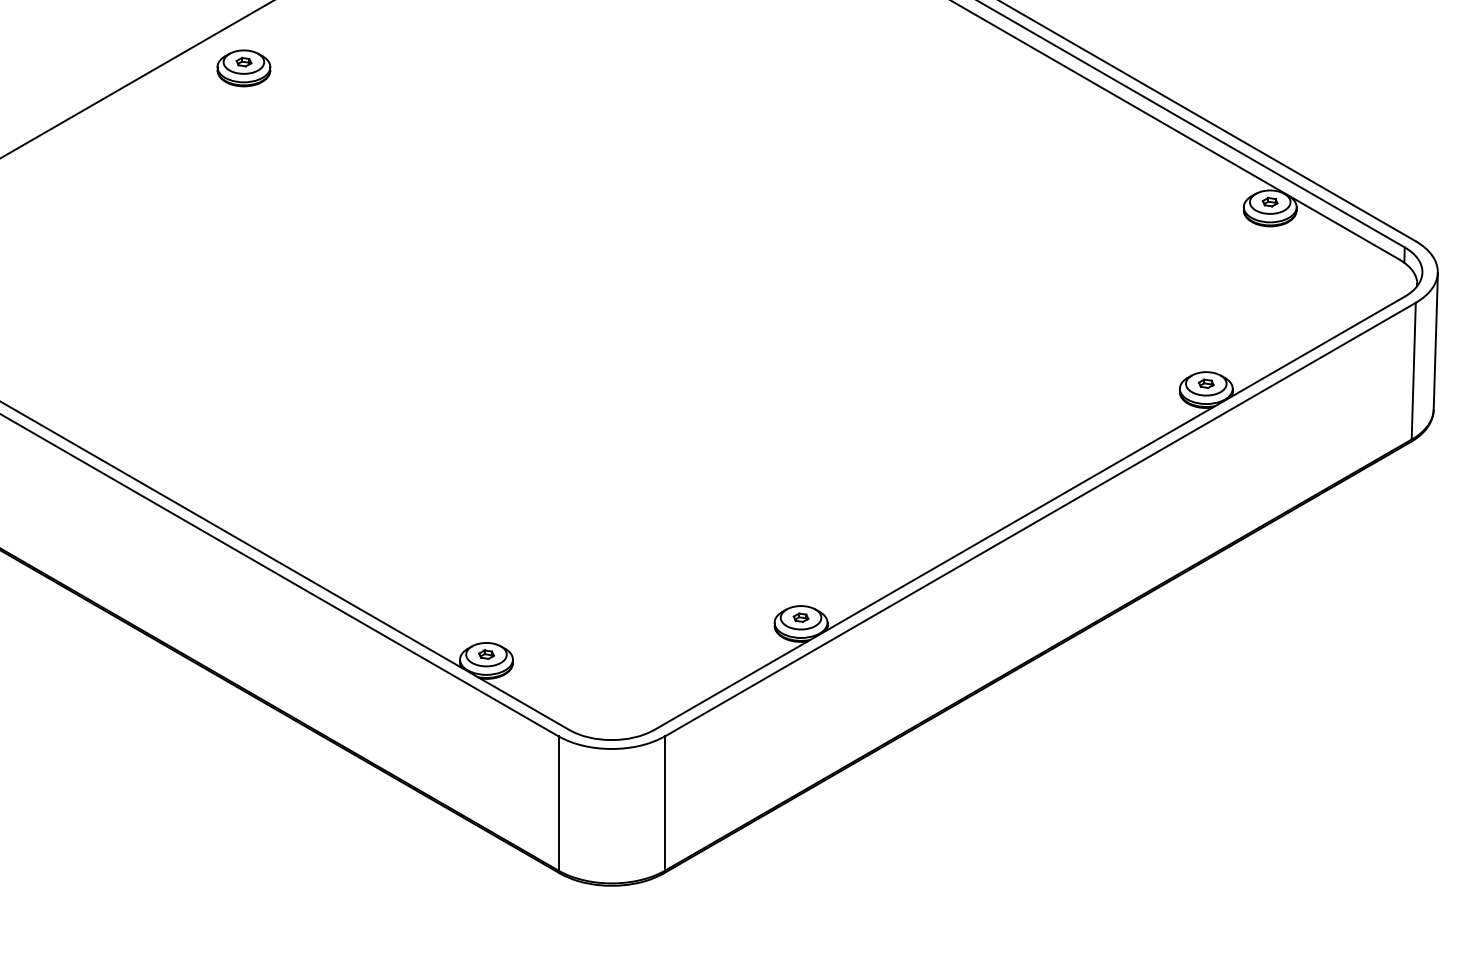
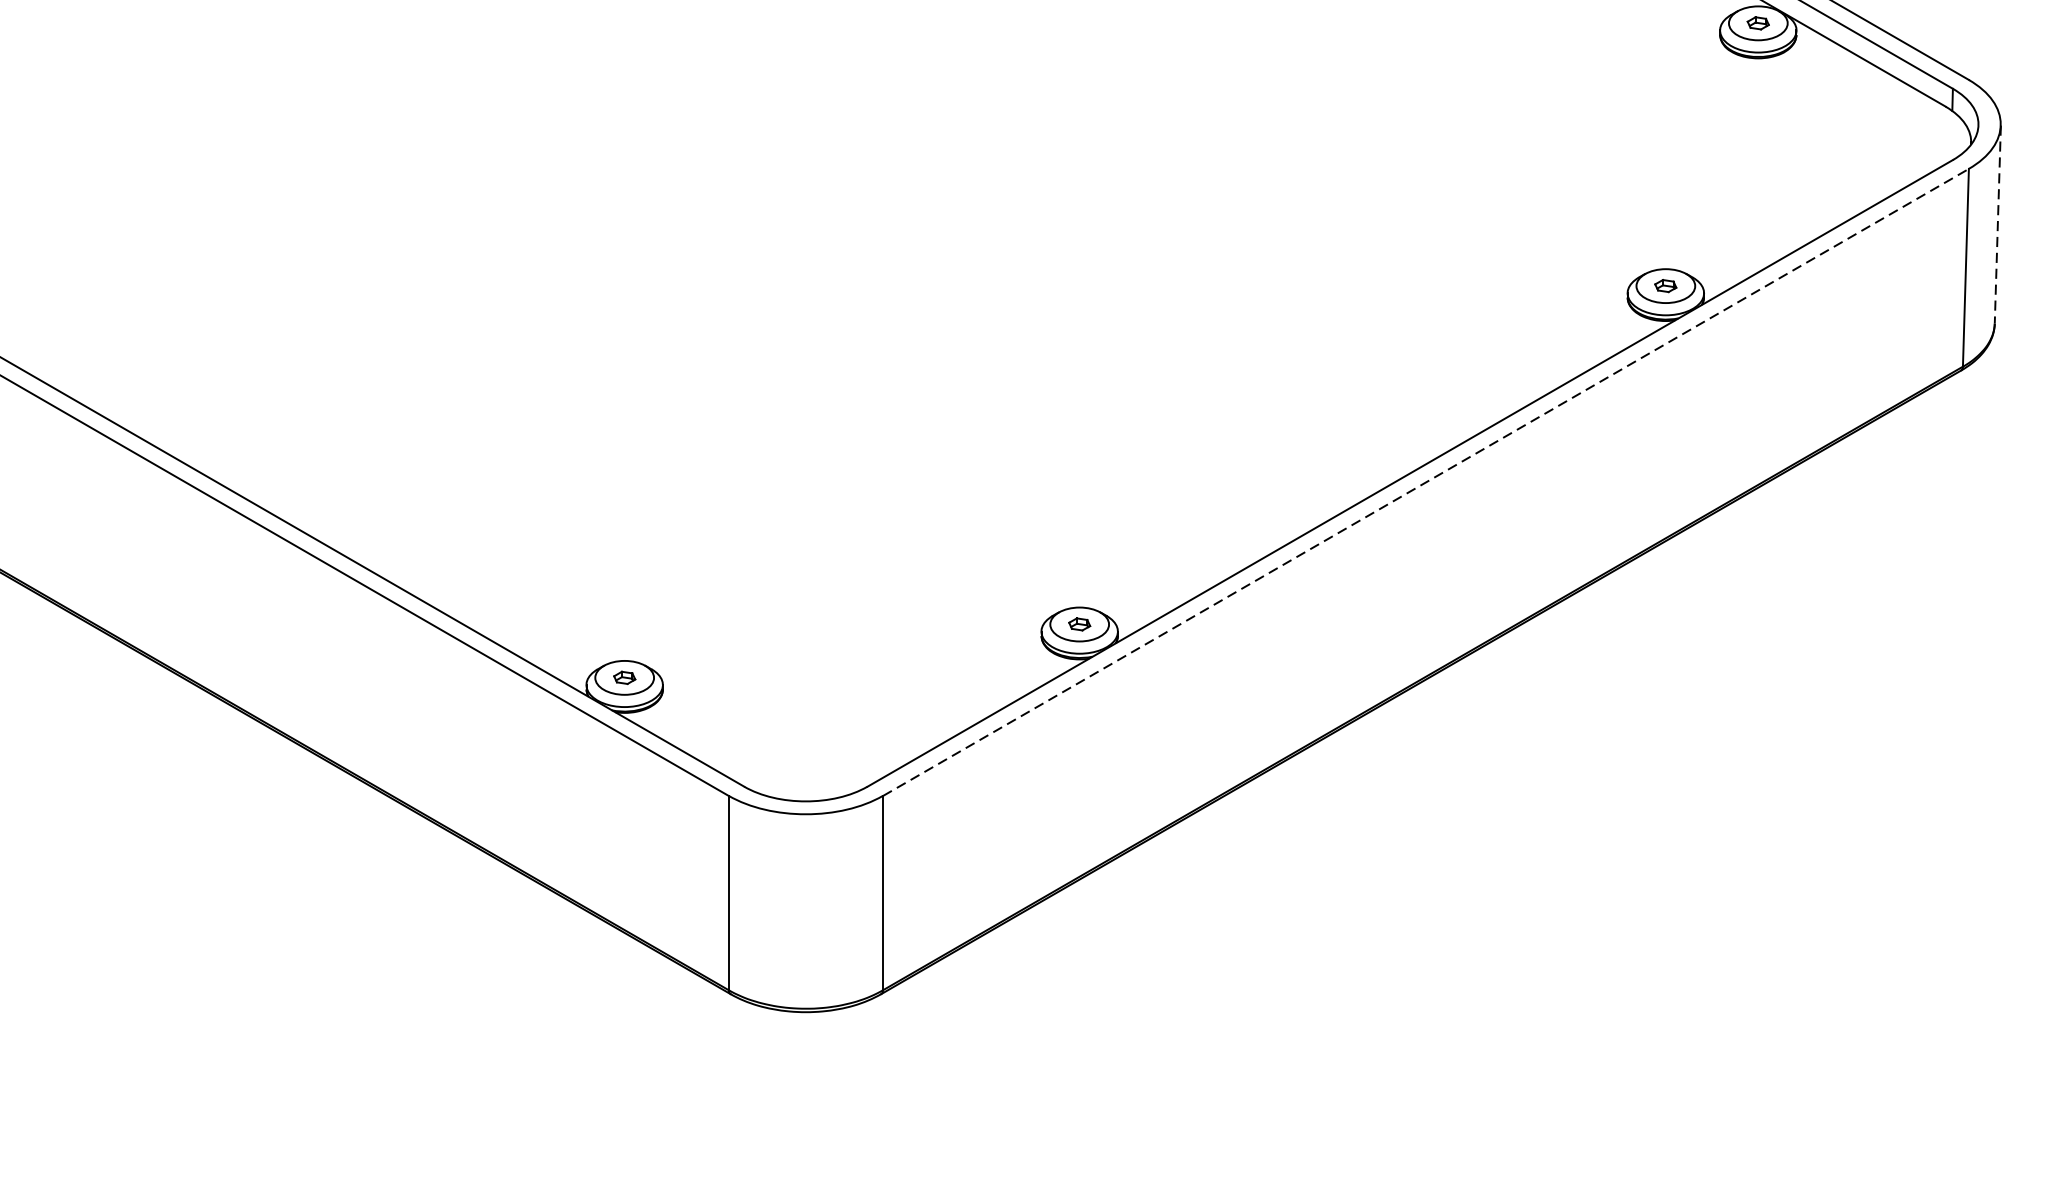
line: (1435, 341) -> (1997, 224), solid -> dashed
line: (1040, 519) -> (1426, 482), solid -> dashed

